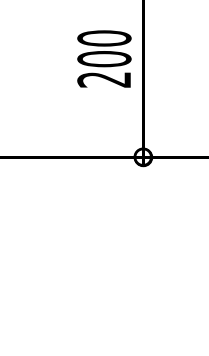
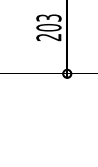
text: (103, 37) -> (48, 17), 200 -> 203

